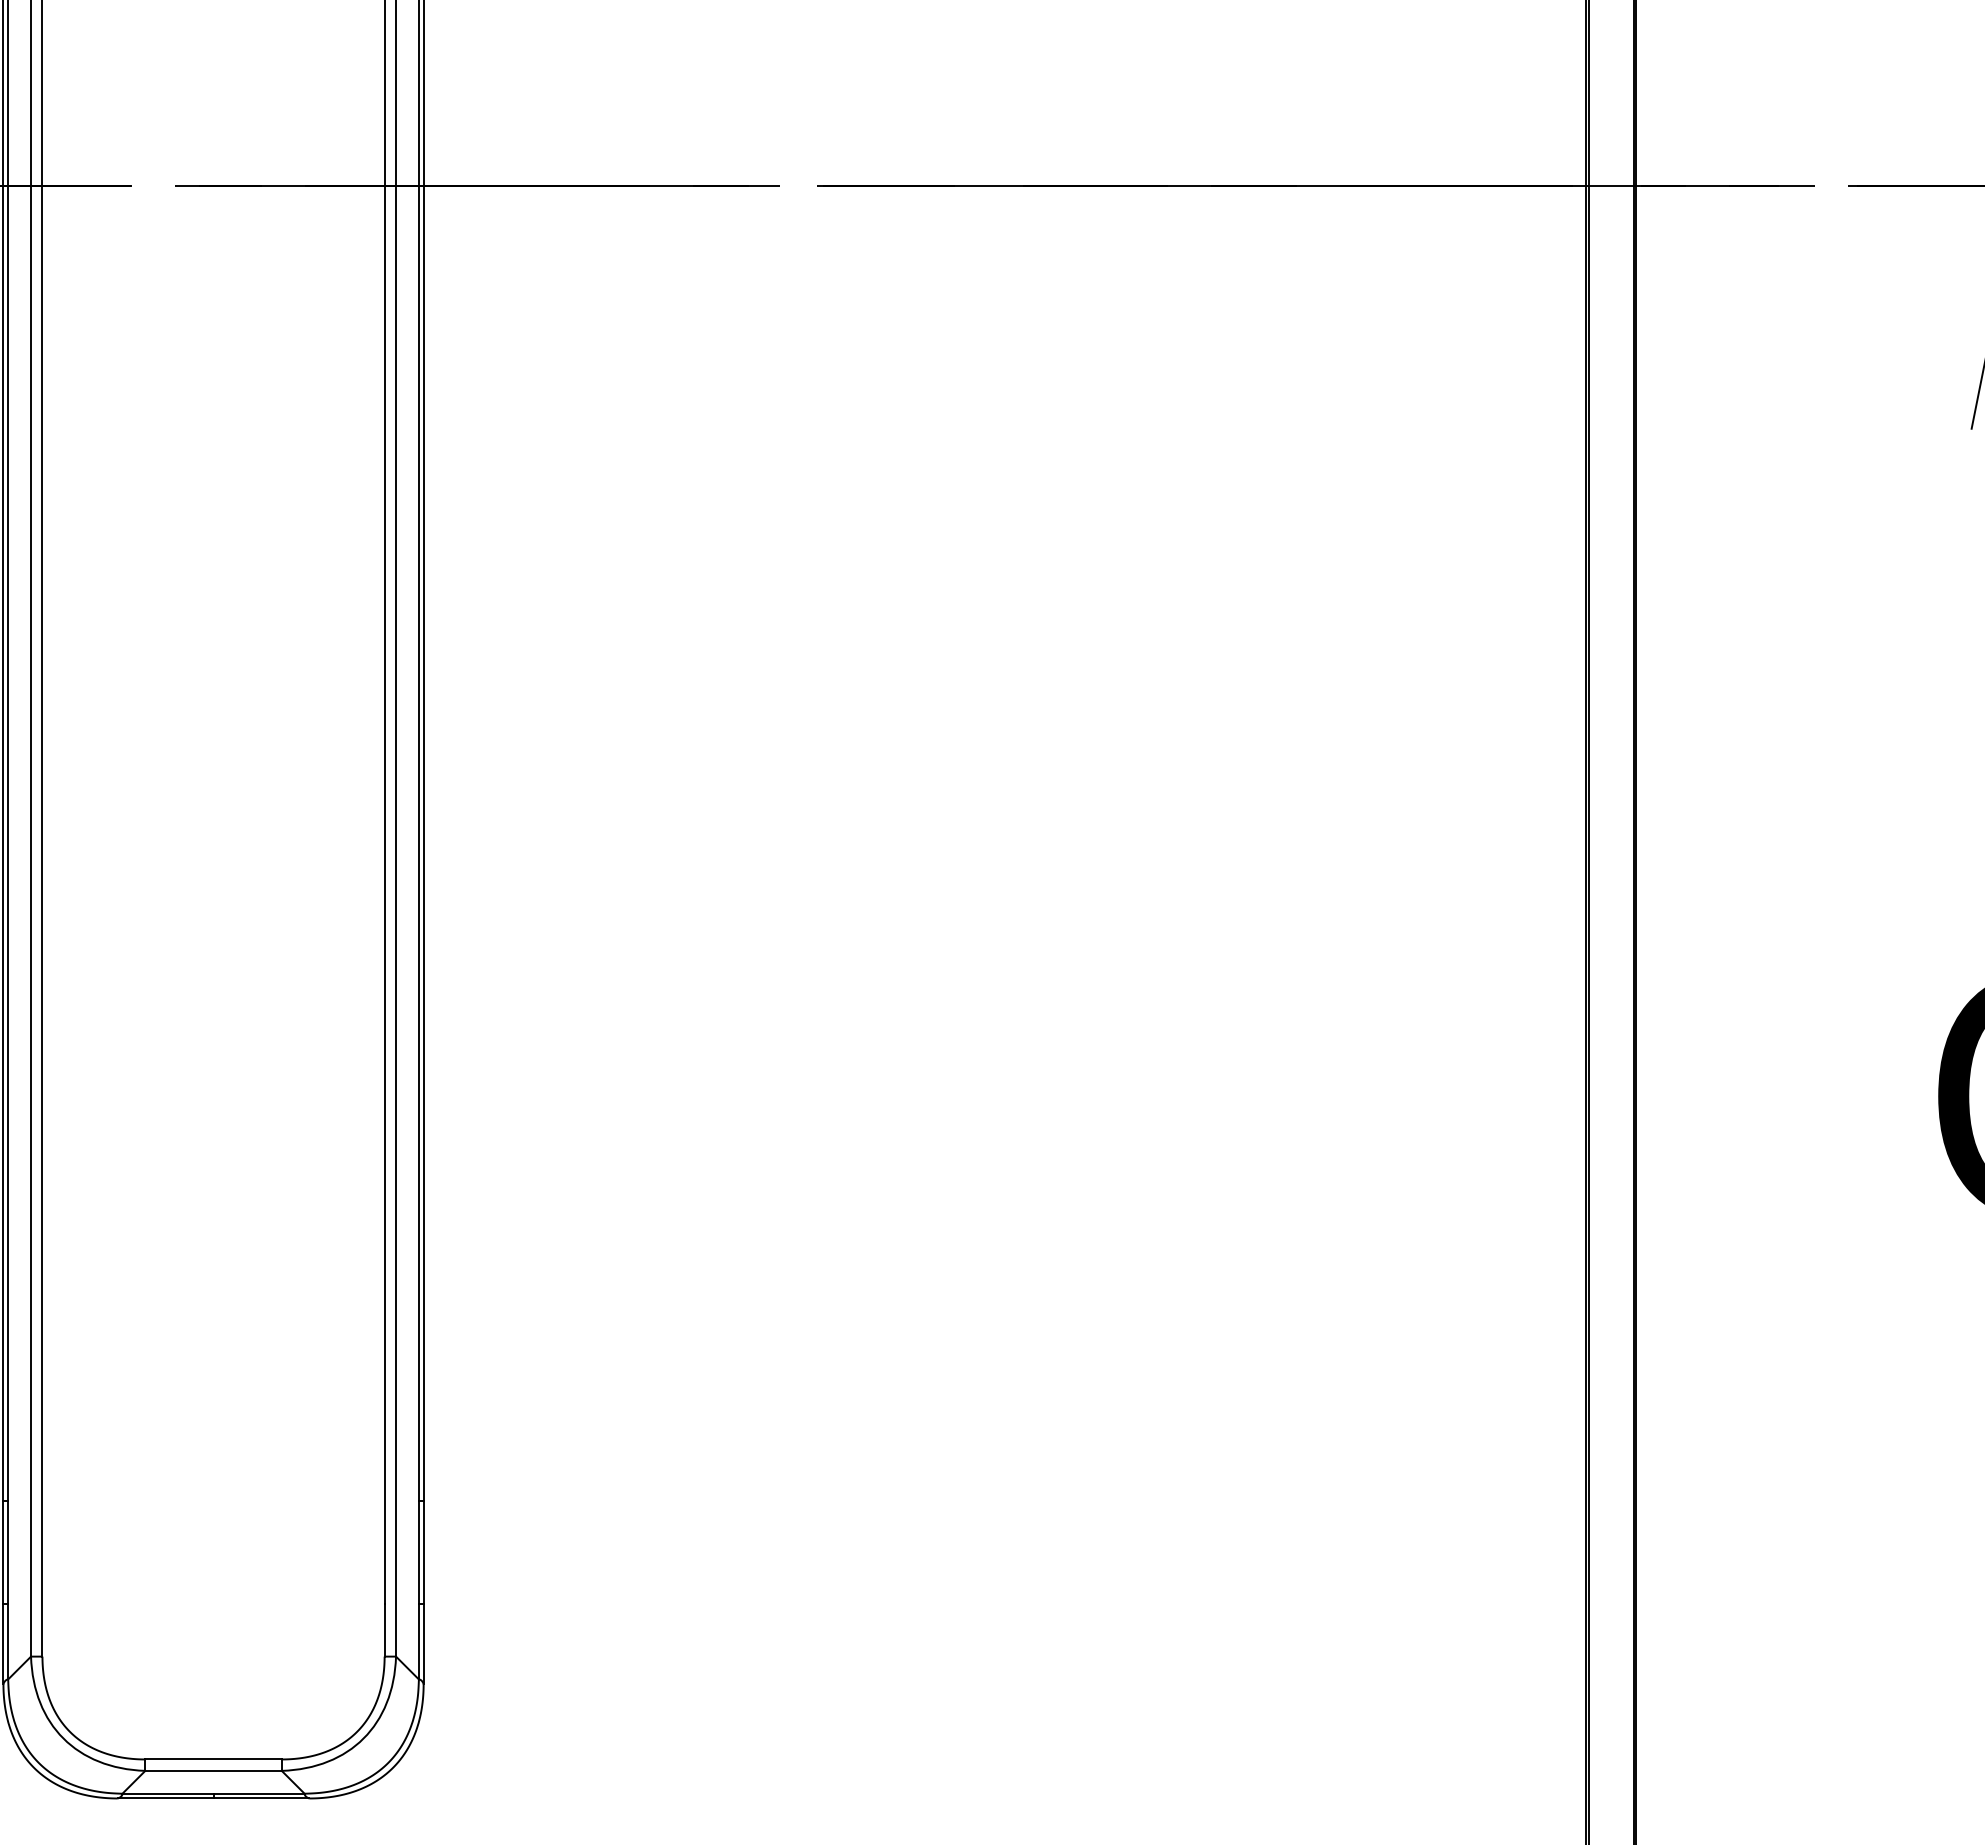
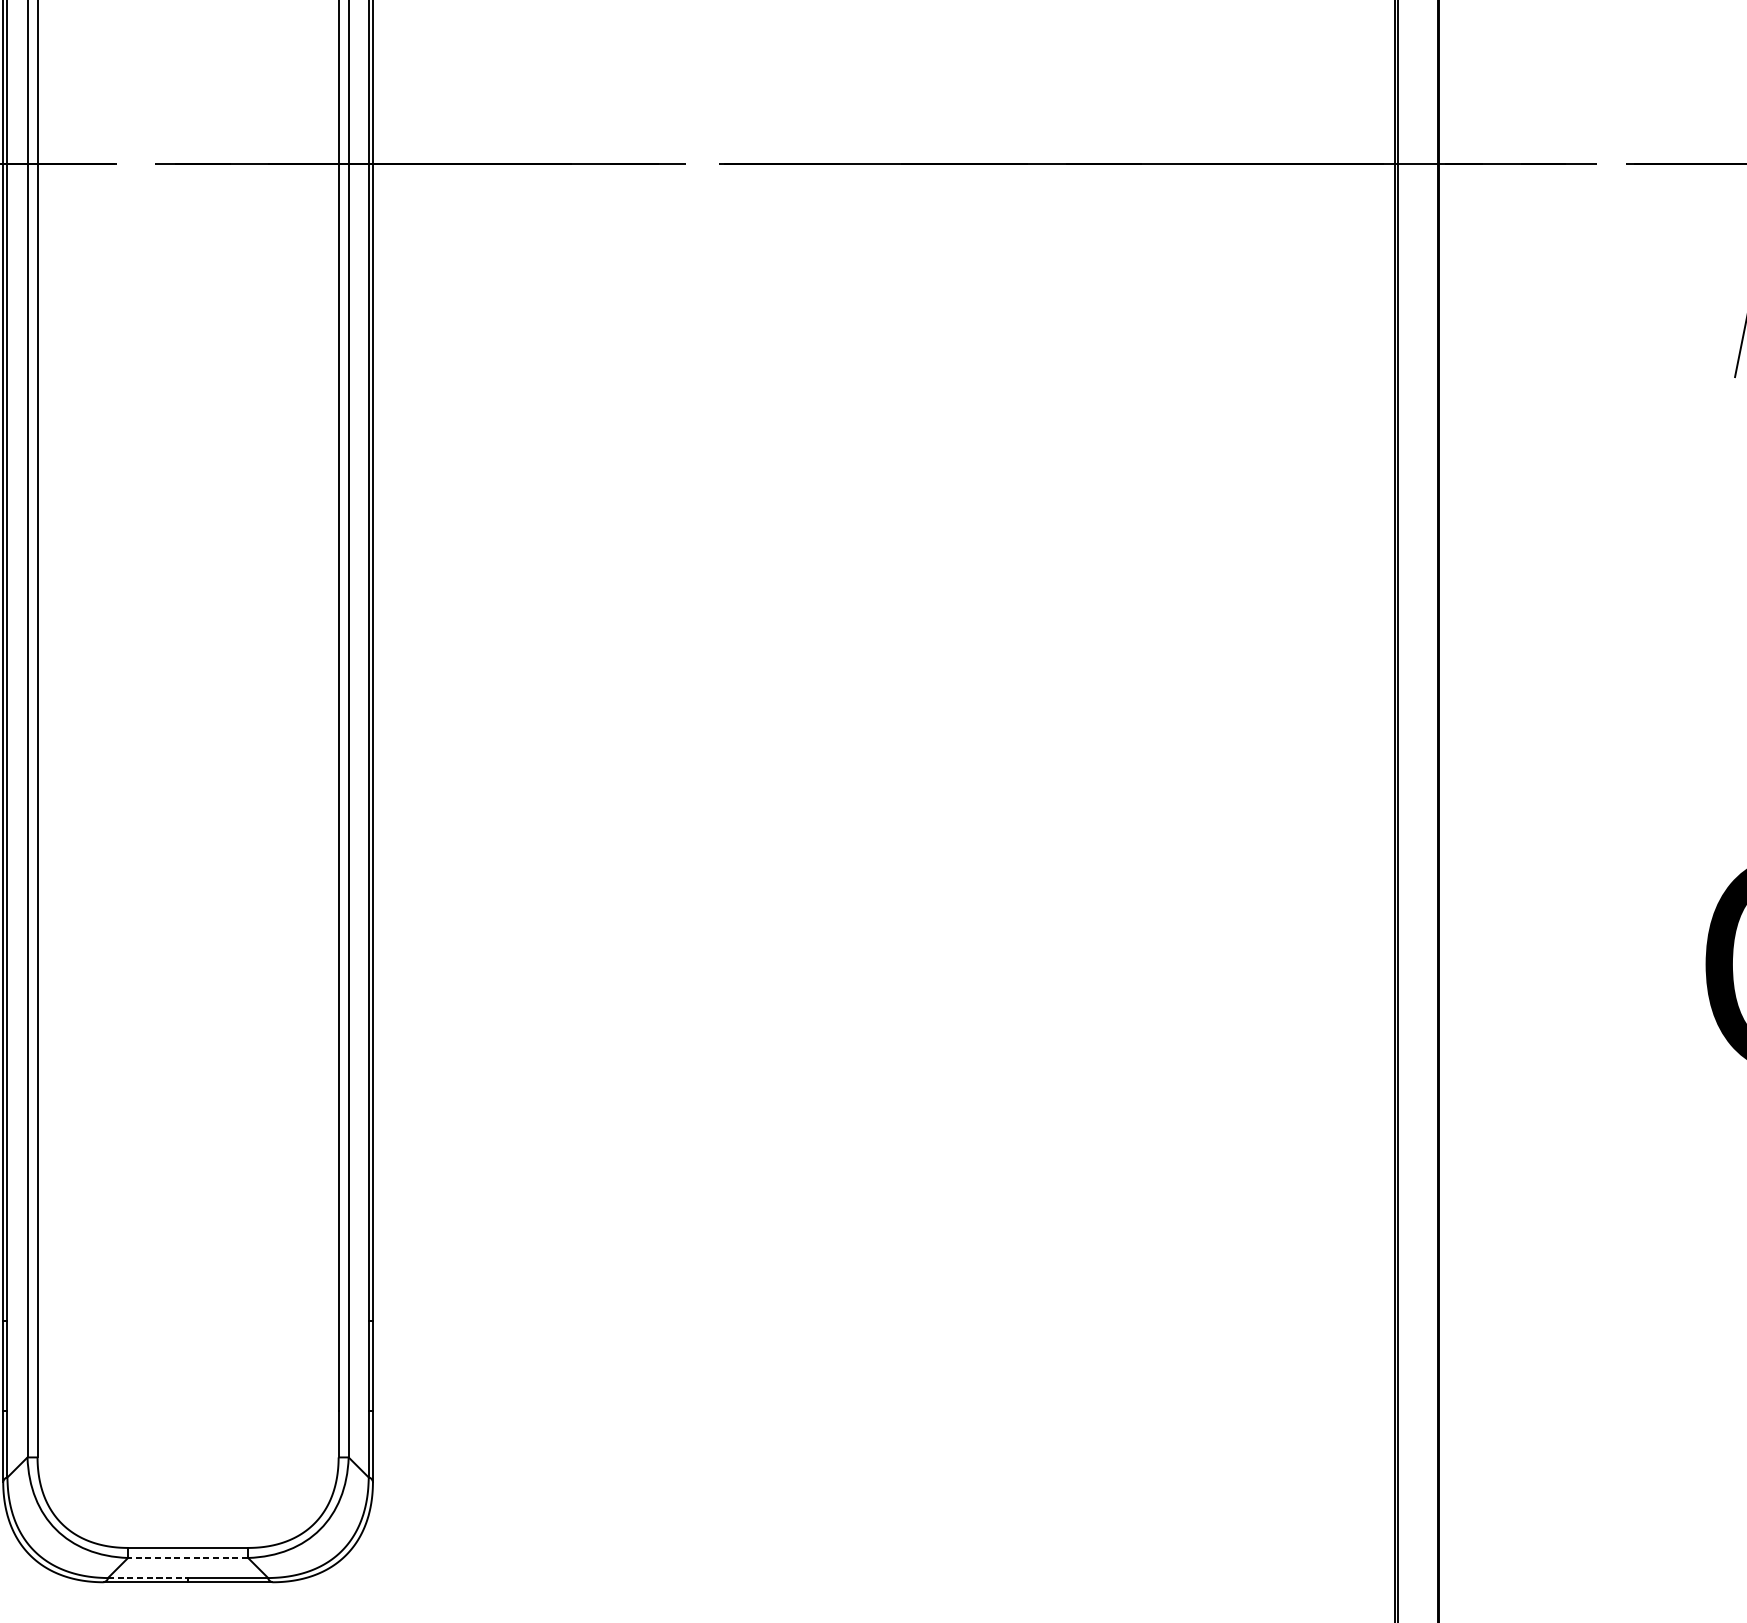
line: (213, 1770) -> (188, 1557), solid -> dashed
line: (168, 1793) -> (148, 1577), solid -> dashed

